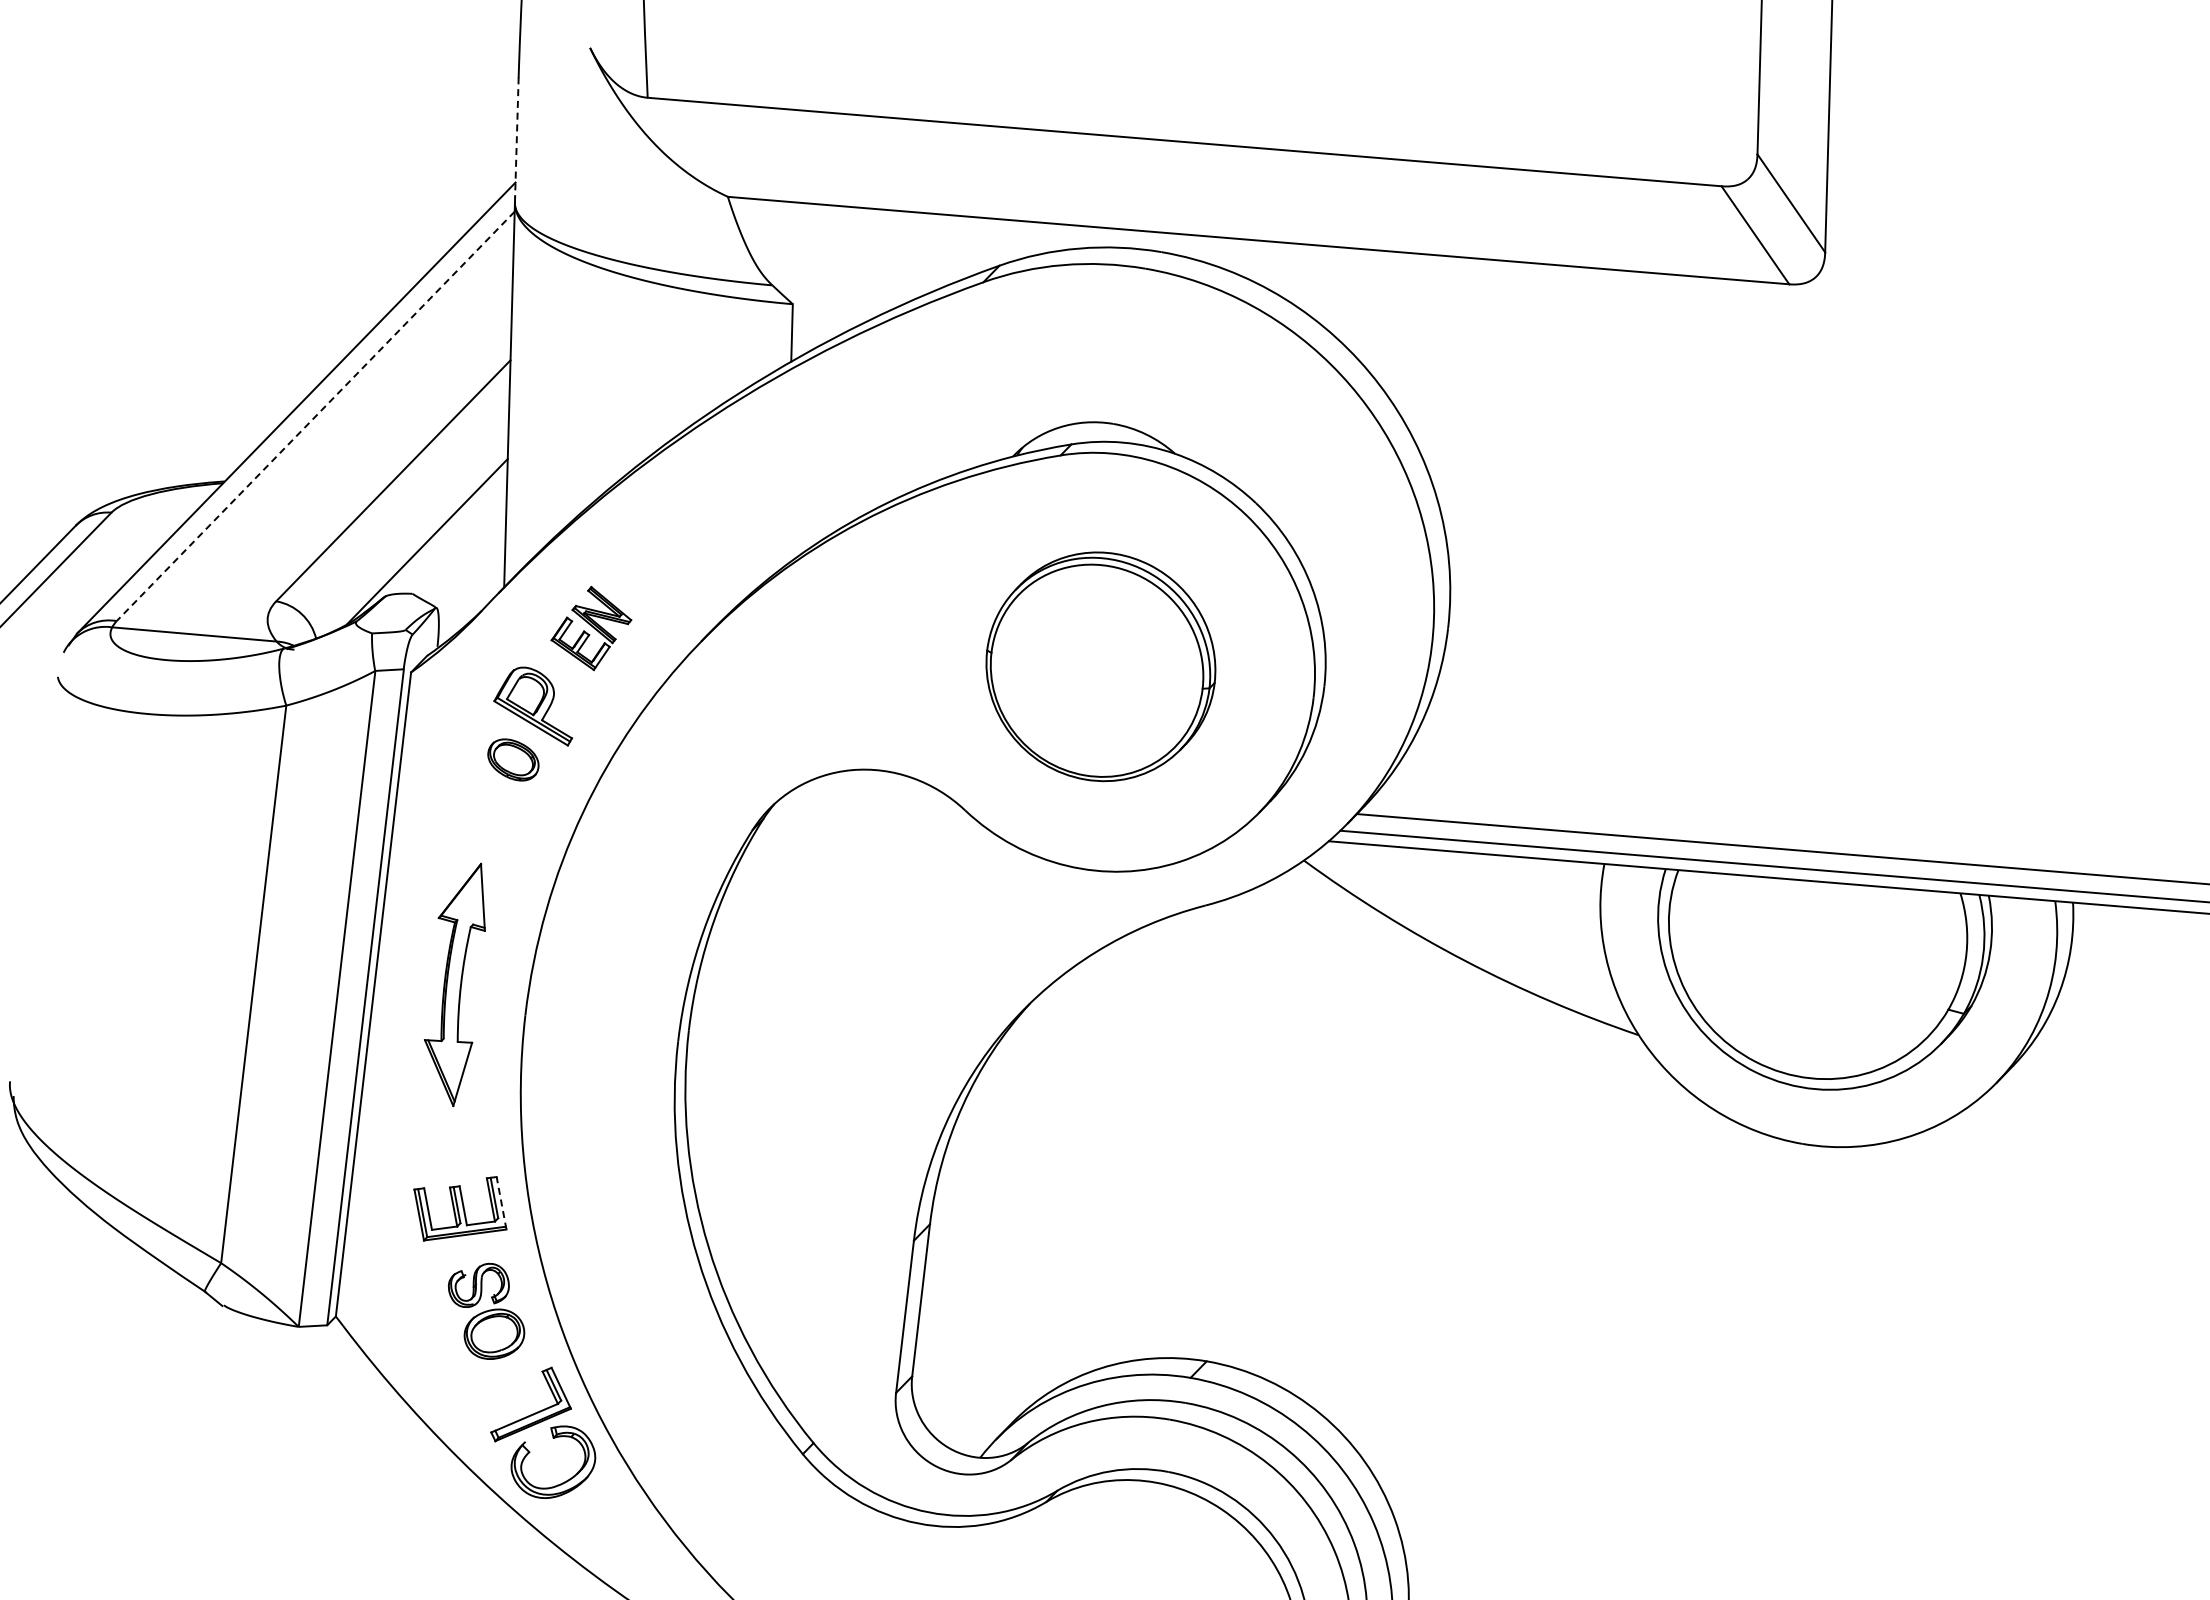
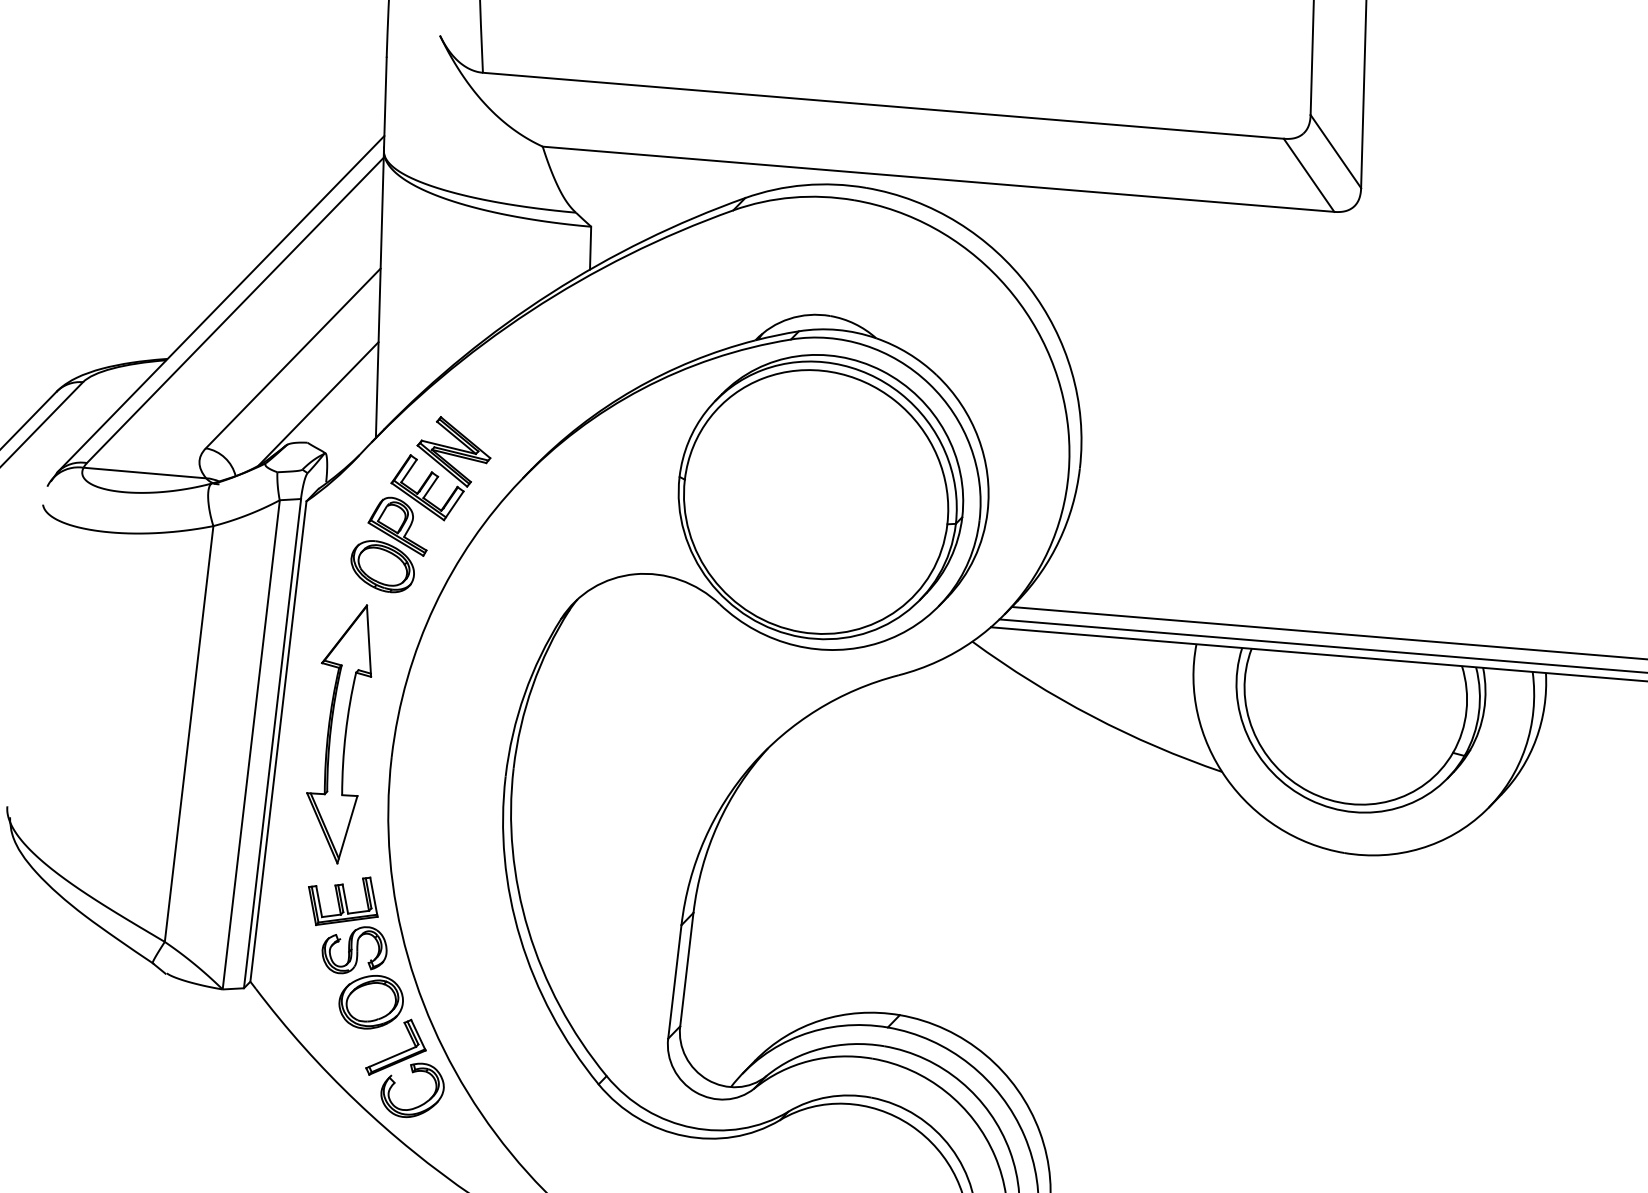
line: (516, 138) -> (385, 103), dashed -> solid
line: (315, 416) -> (235, 310), dashed -> solid
part: (591, 628) -> (441, 468), size x1.67
part: (1100, 666) -> (820, 496), size x1.67
part: (513, 759) -> (382, 566), size x1.67
part: (454, 984) -> (338, 734), size x1.43
line: (501, 1203) -> (373, 897), dashed -> solid
part: (486, 1311) -> (362, 977), size x1.43

